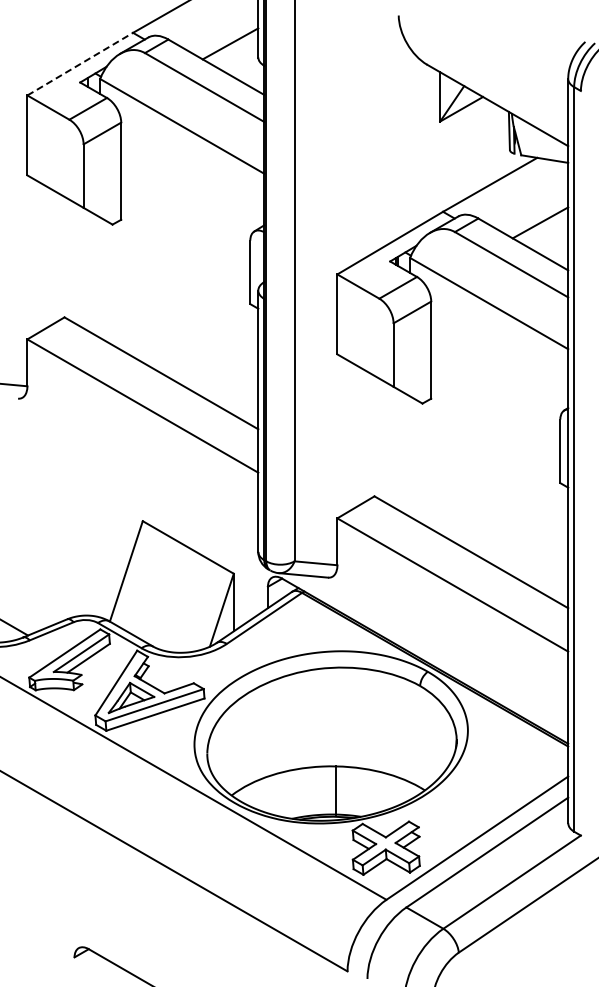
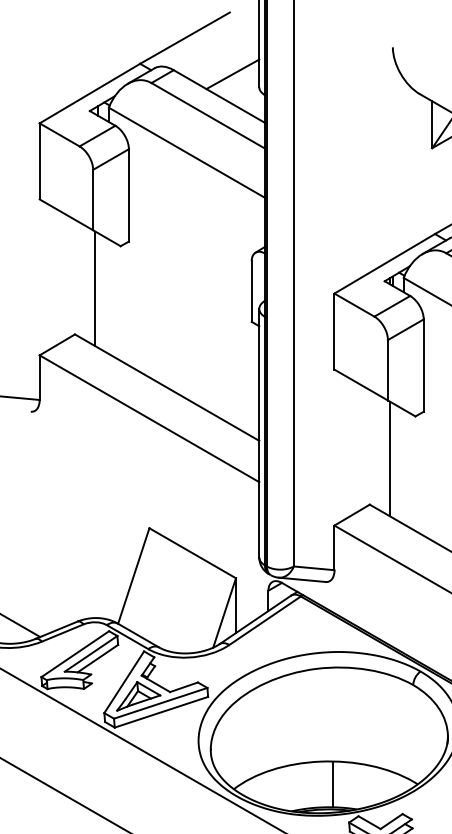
line: (80, 63) -> (90, 92), dashed -> solid
line: (85, 269) -> (94, 288), added
line: (395, 448) -> (389, 459), added

